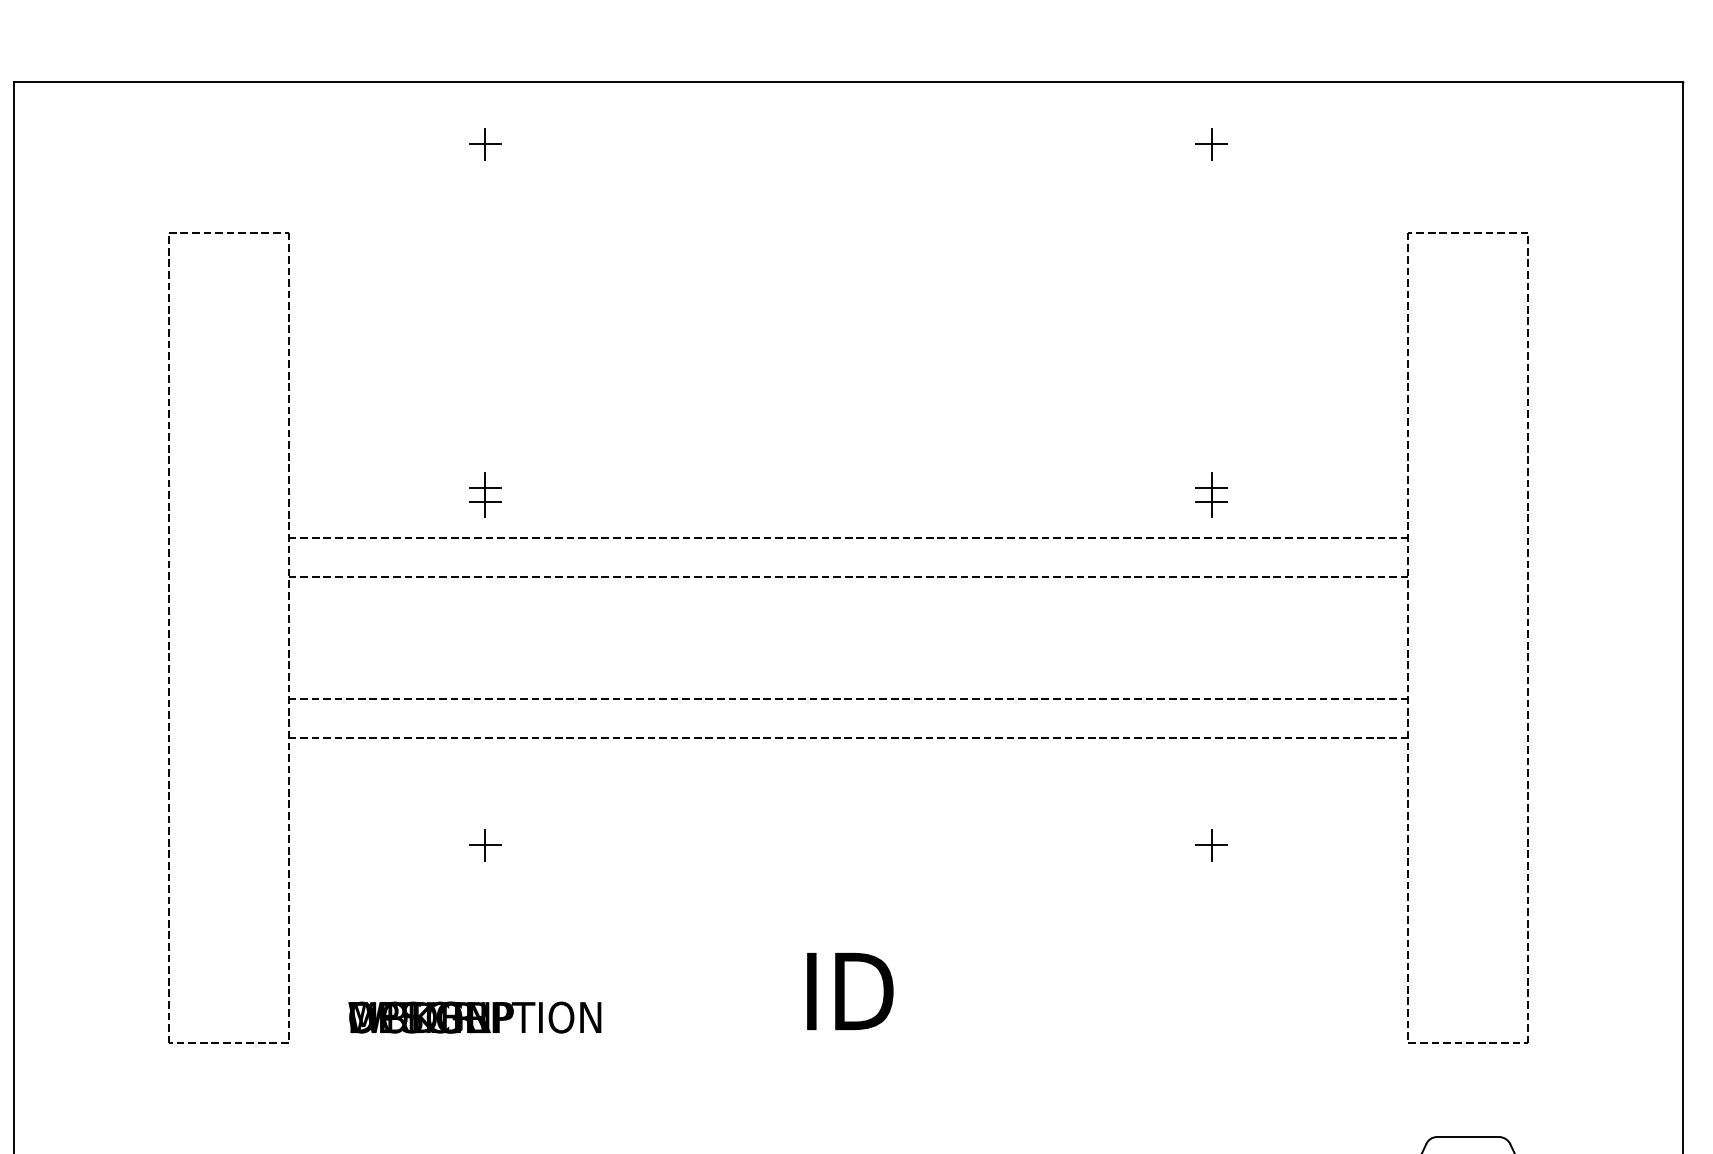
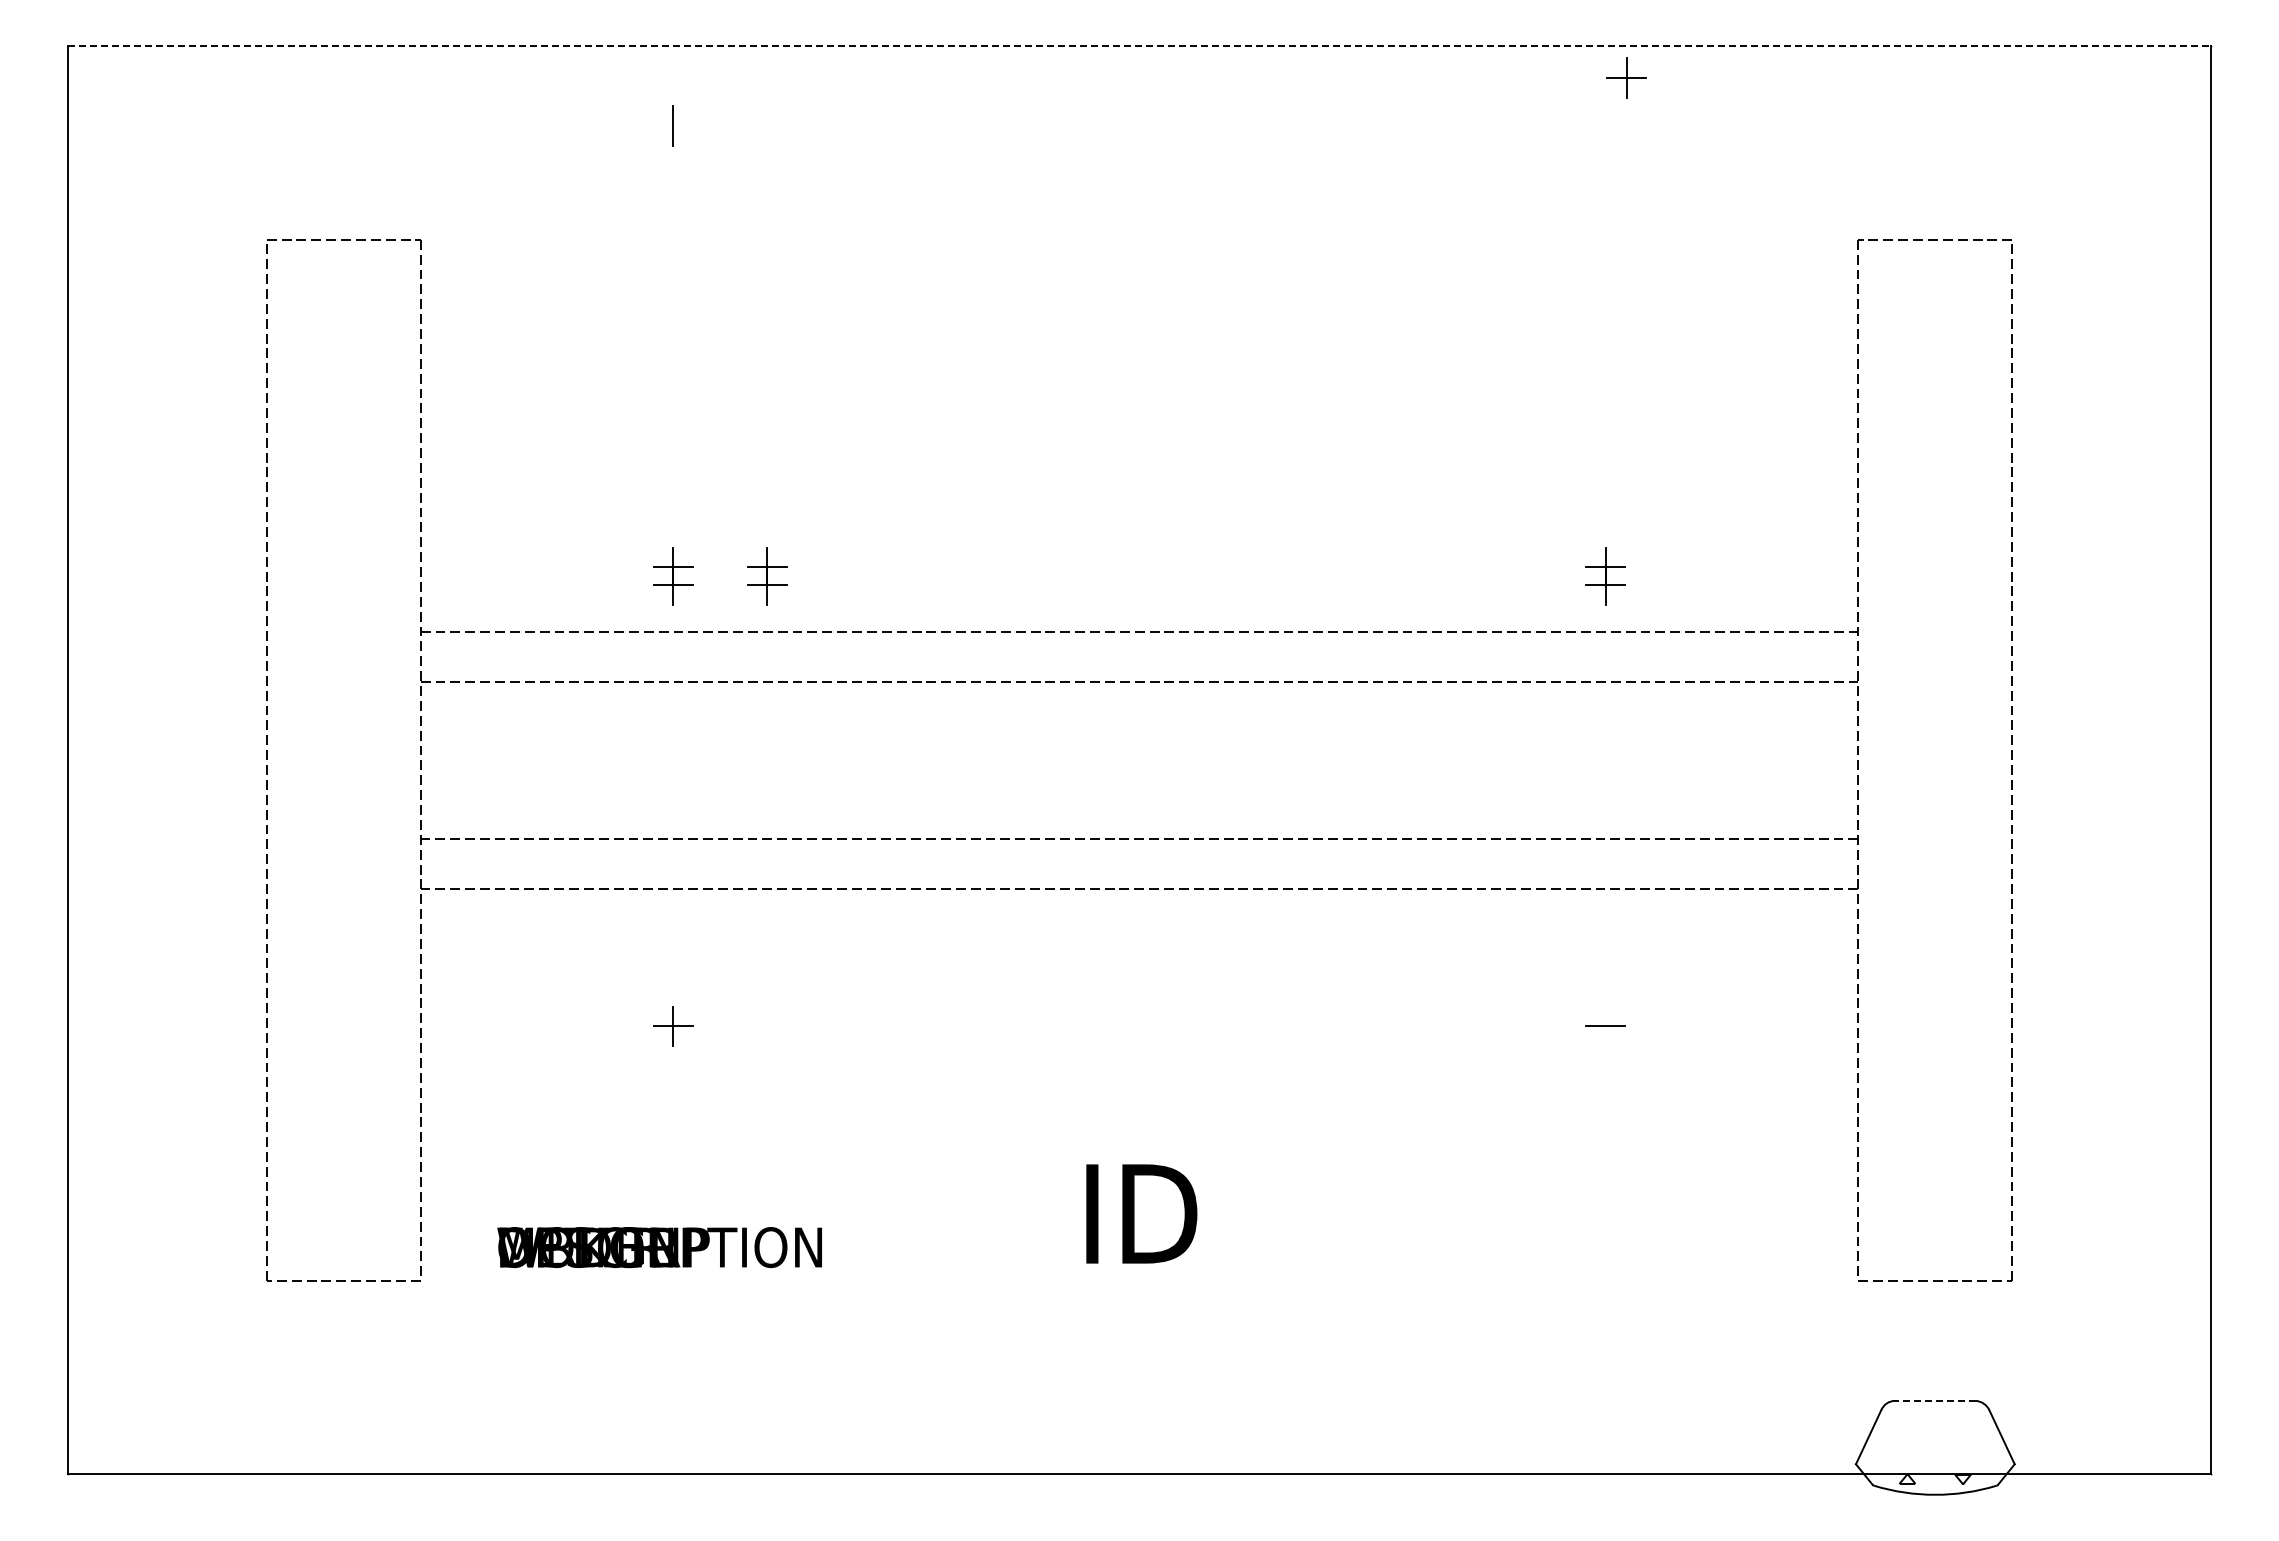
line: (848, 82) -> (1139, 46), solid -> dashed
line: (485, 143) -> (673, 125), removed
part: (1211, 143) -> (1626, 77), moved
part: (558, 495) -> (767, 576), added
line: (1211, 845) -> (1605, 1026), removed
line: (1467, 1136) -> (1934, 1400), solid -> dashed

